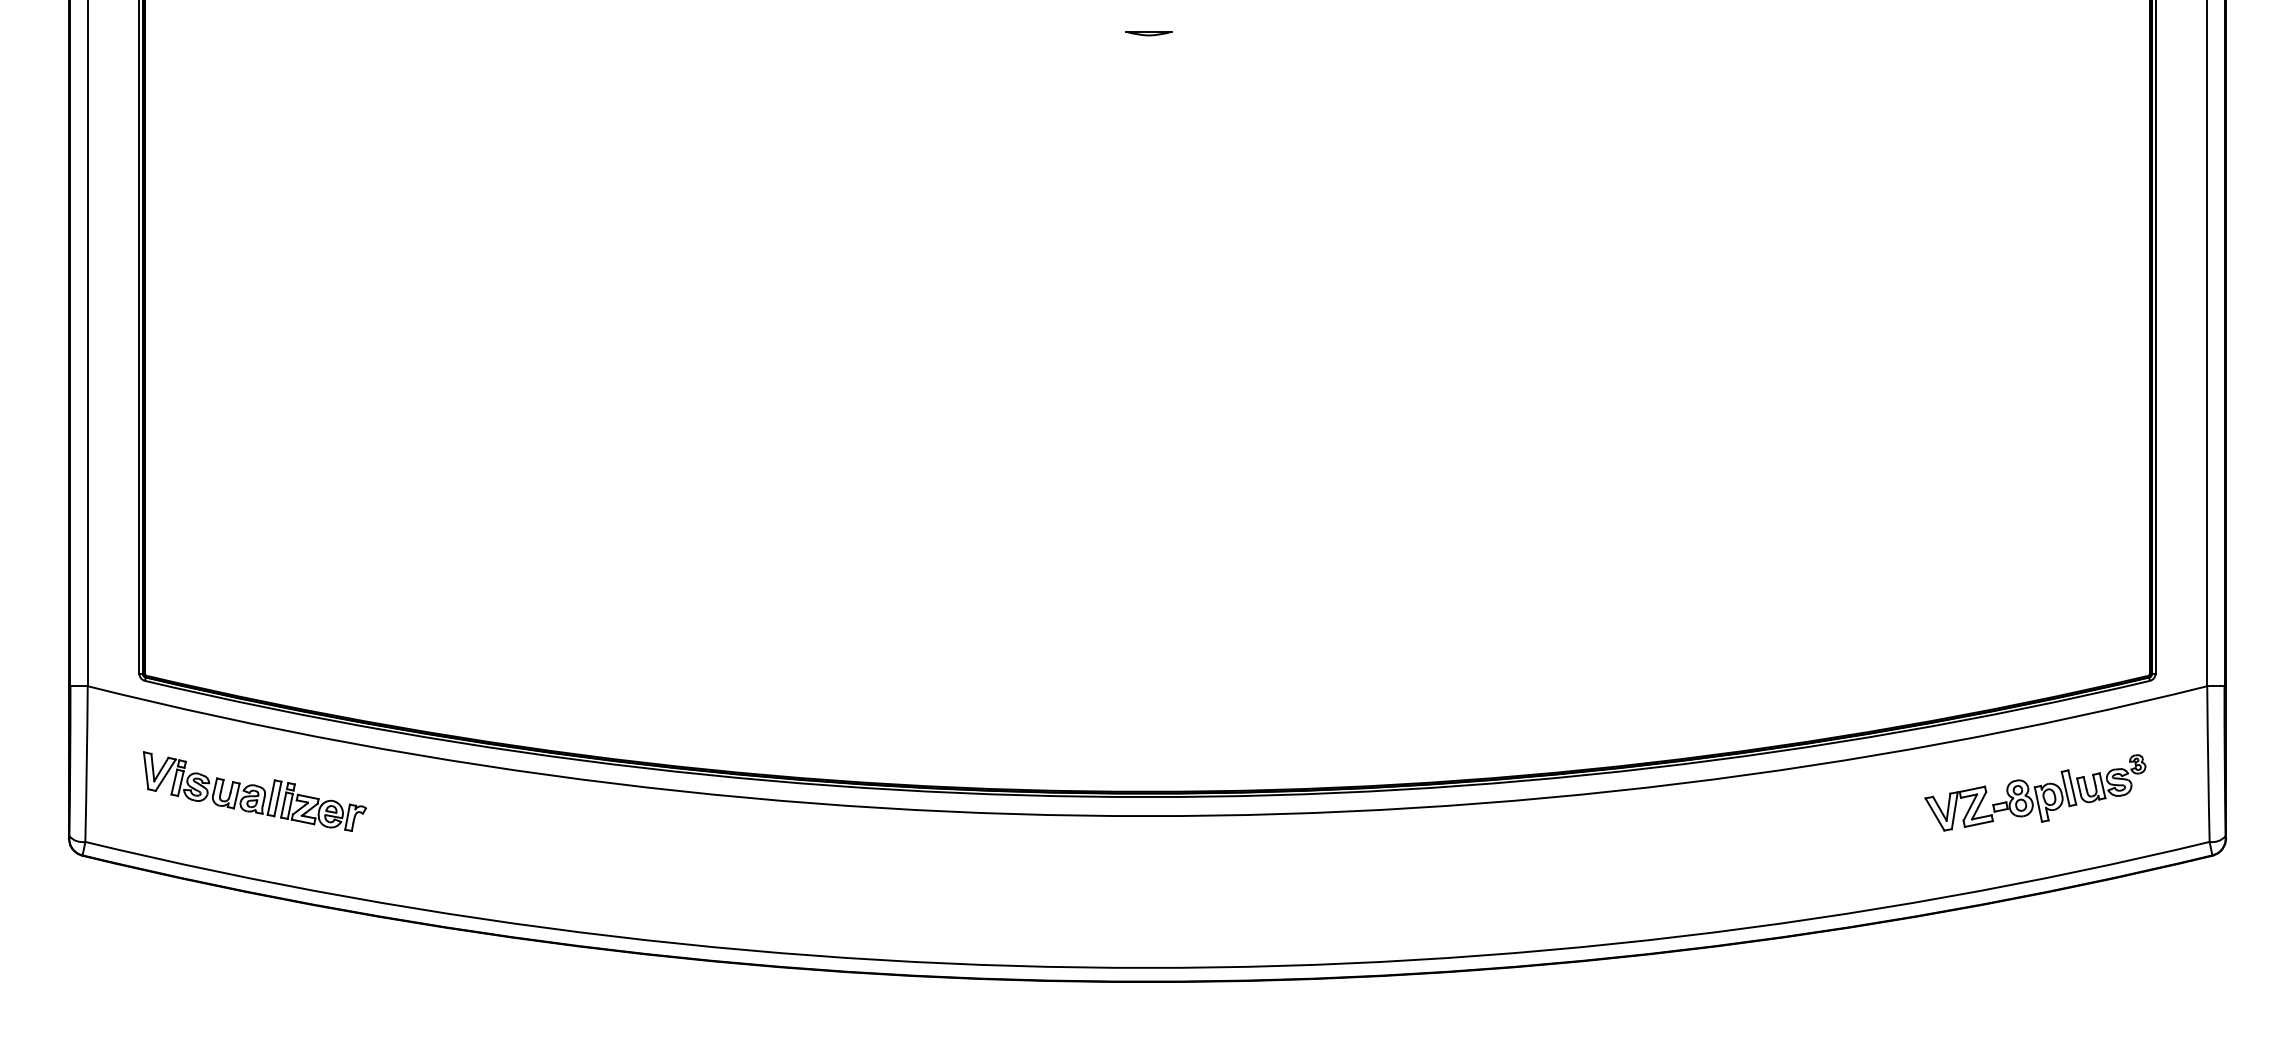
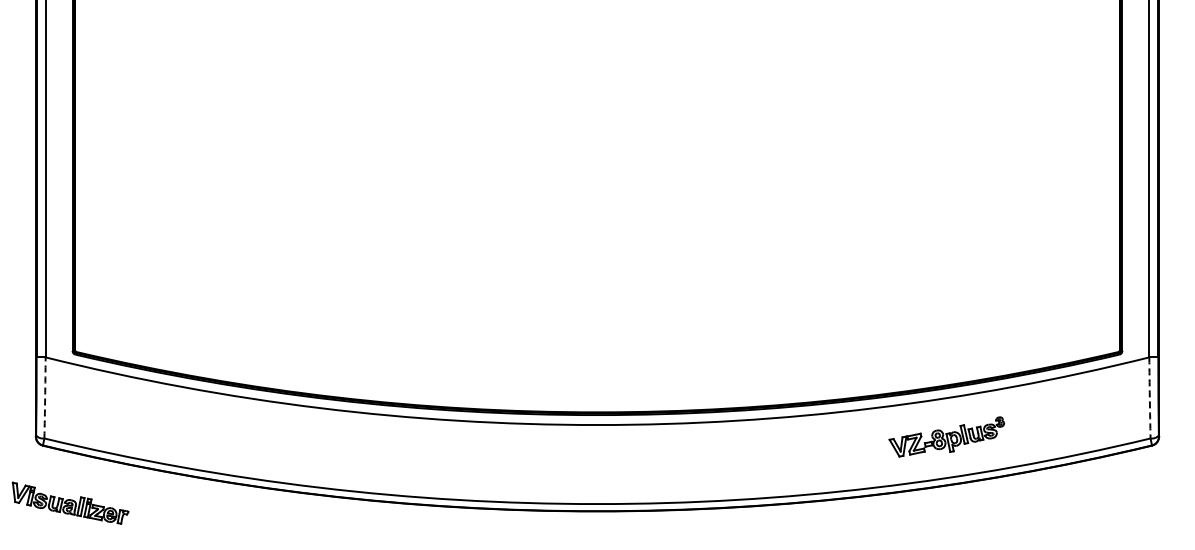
line: (1149, 33) -> (598, 17), removed
arc: (87, 763) -> (45, 397), solid -> dashed
arc: (2207, 763) -> (1149, 397), solid -> dashed
part: (254, 790) -> (70, 502), moved
part: (2034, 792) -> (946, 436), moved

